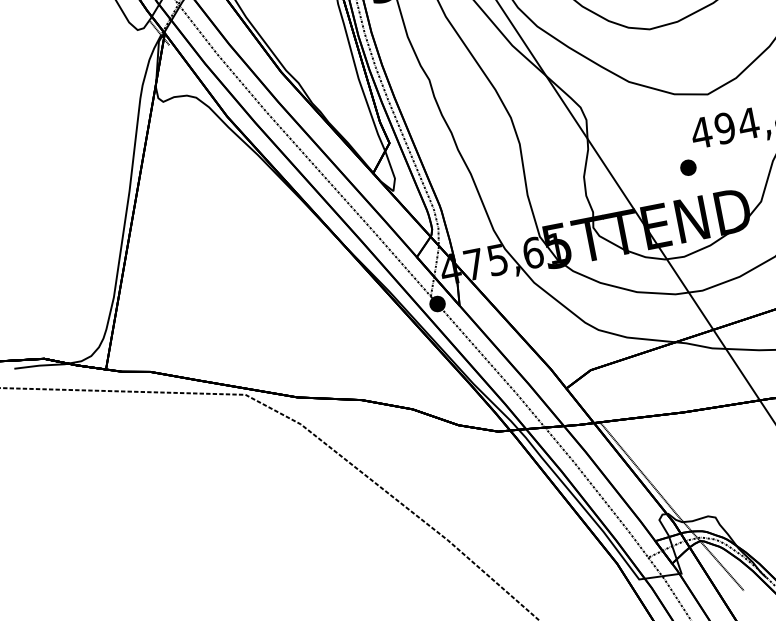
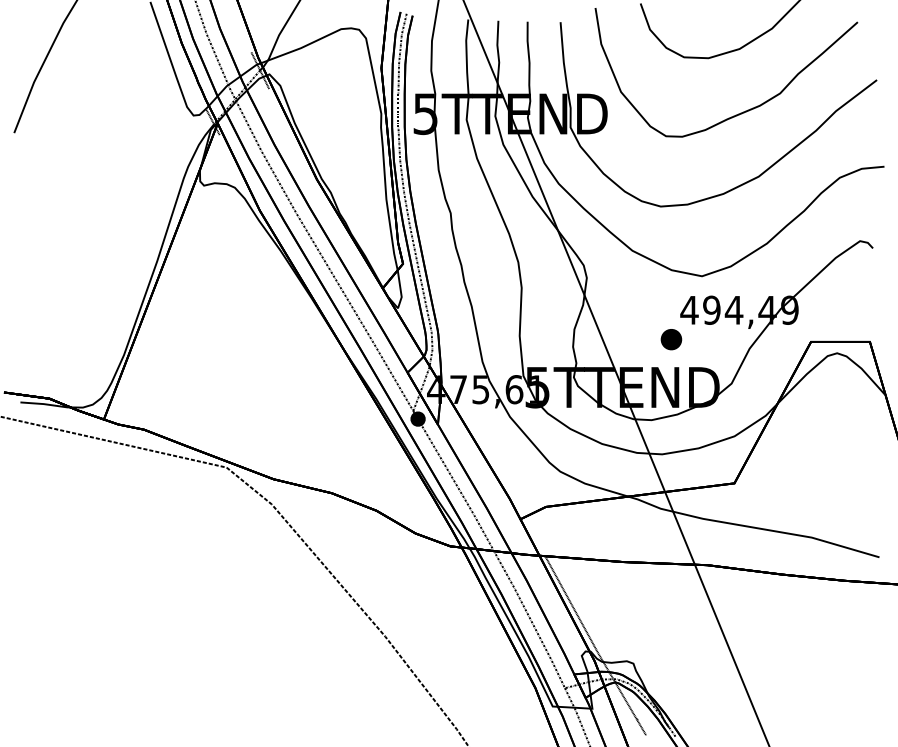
part: (687, 167) -> (670, 339), size x1.4

